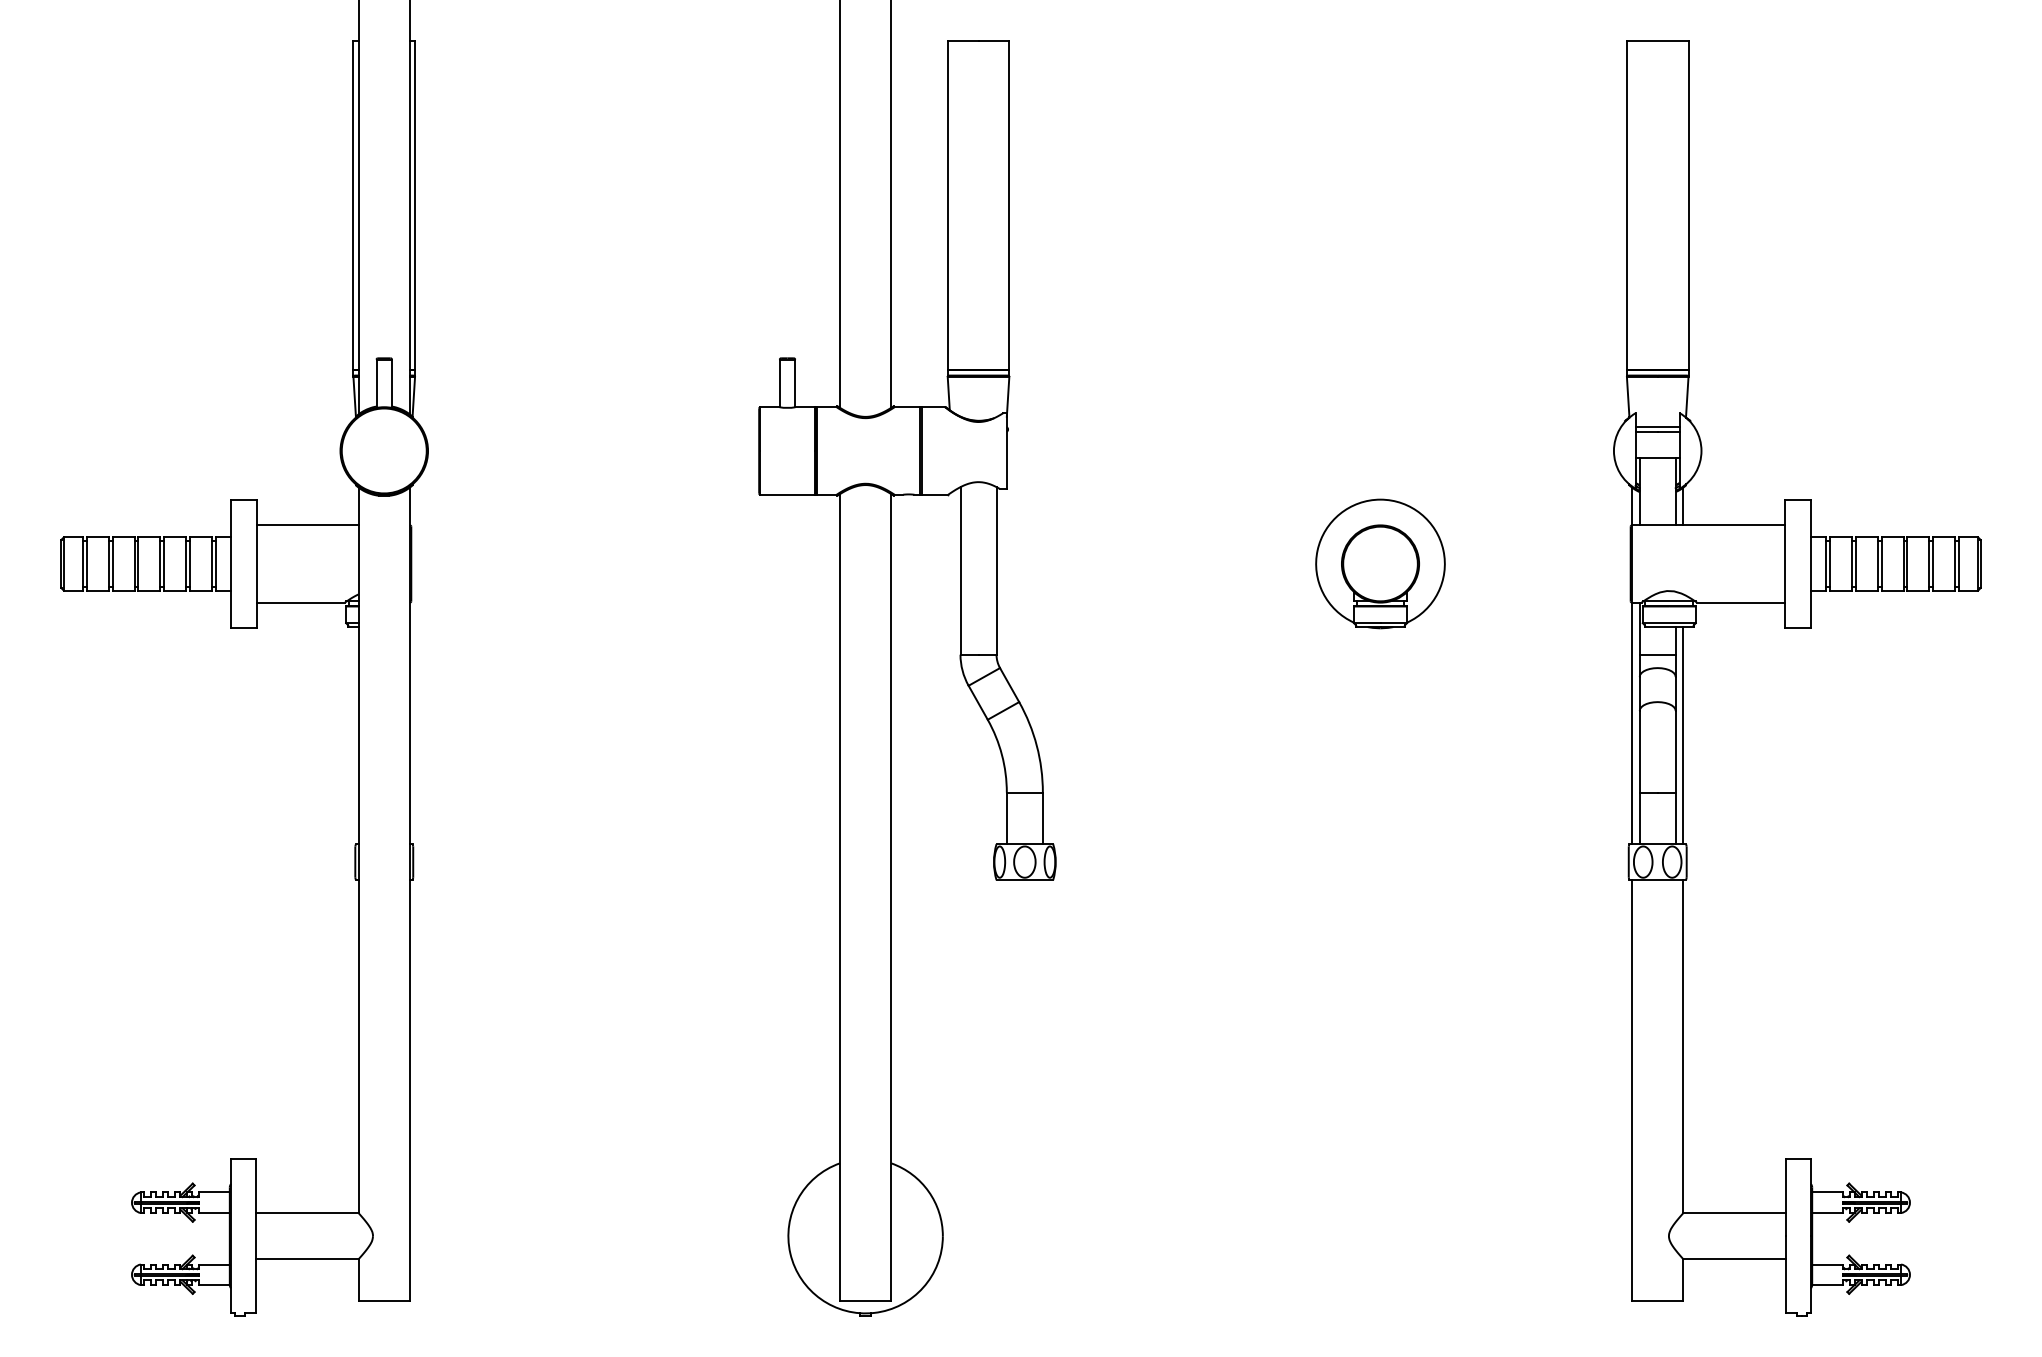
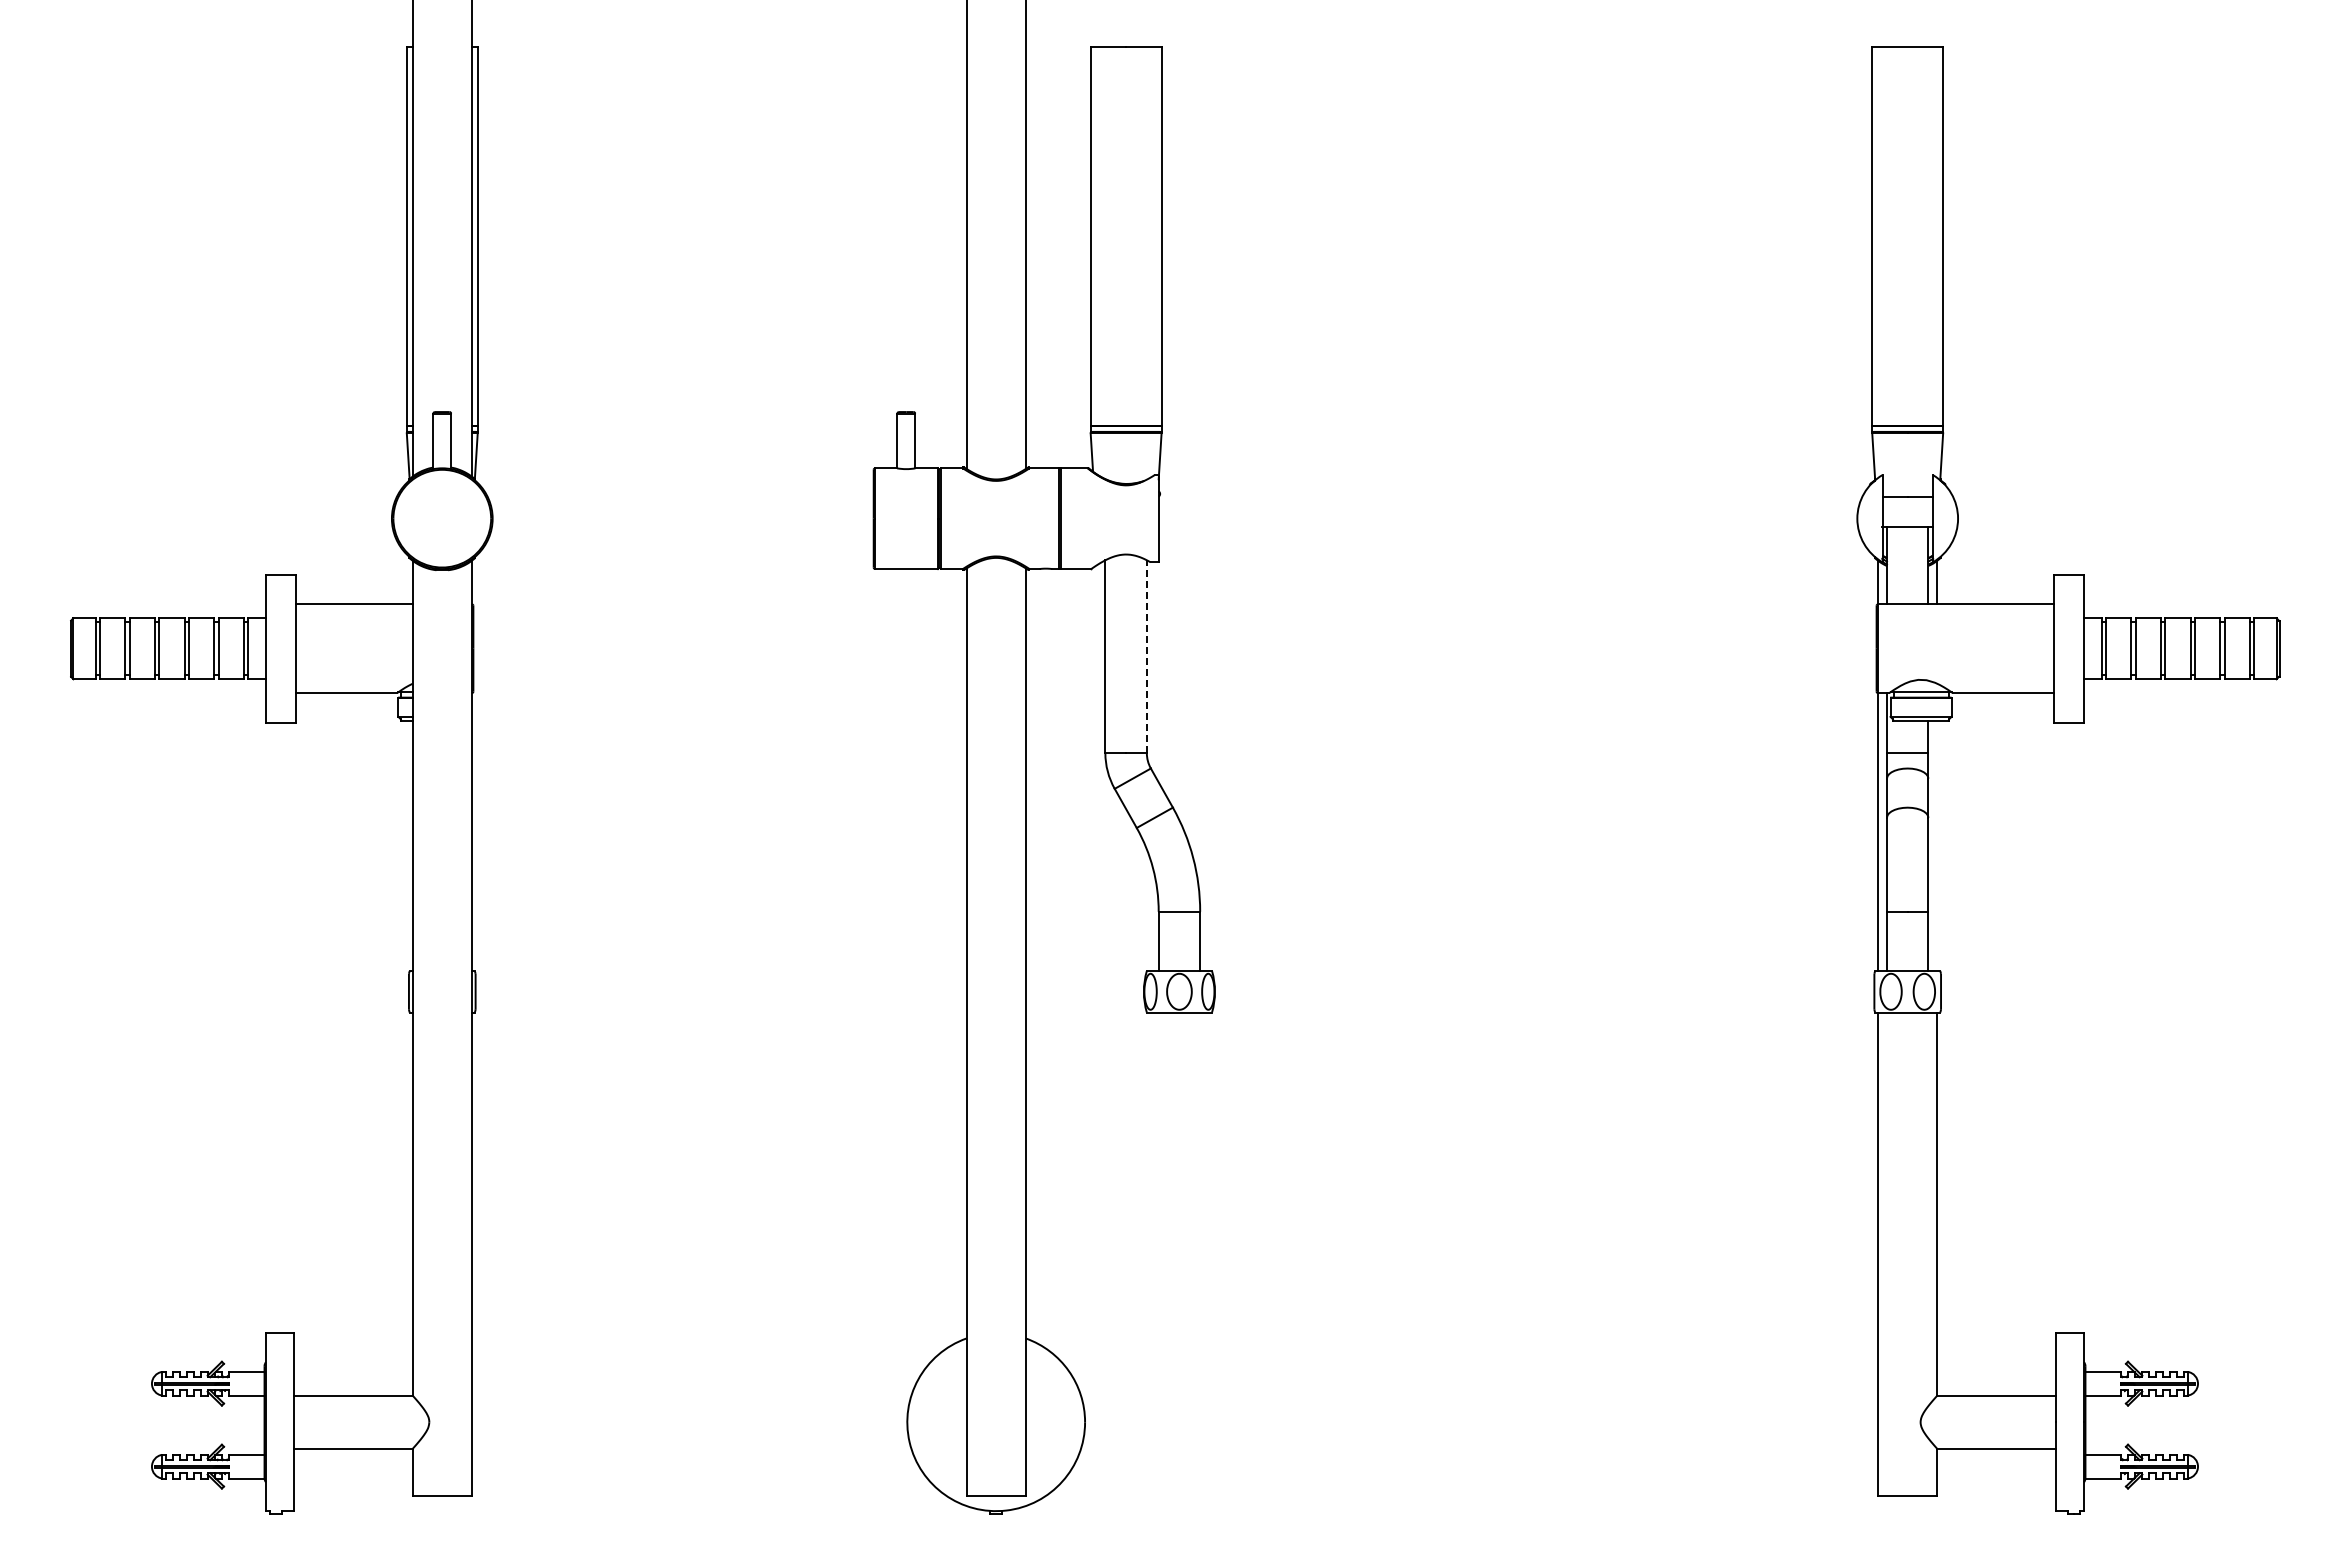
line: (1657, 426) -> (1907, 490), removed
part: (1380, 563) -> (1588, 648), removed
line: (996, 570) -> (1146, 656), solid -> dashed
line: (1683, 735) -> (1937, 846), removed

